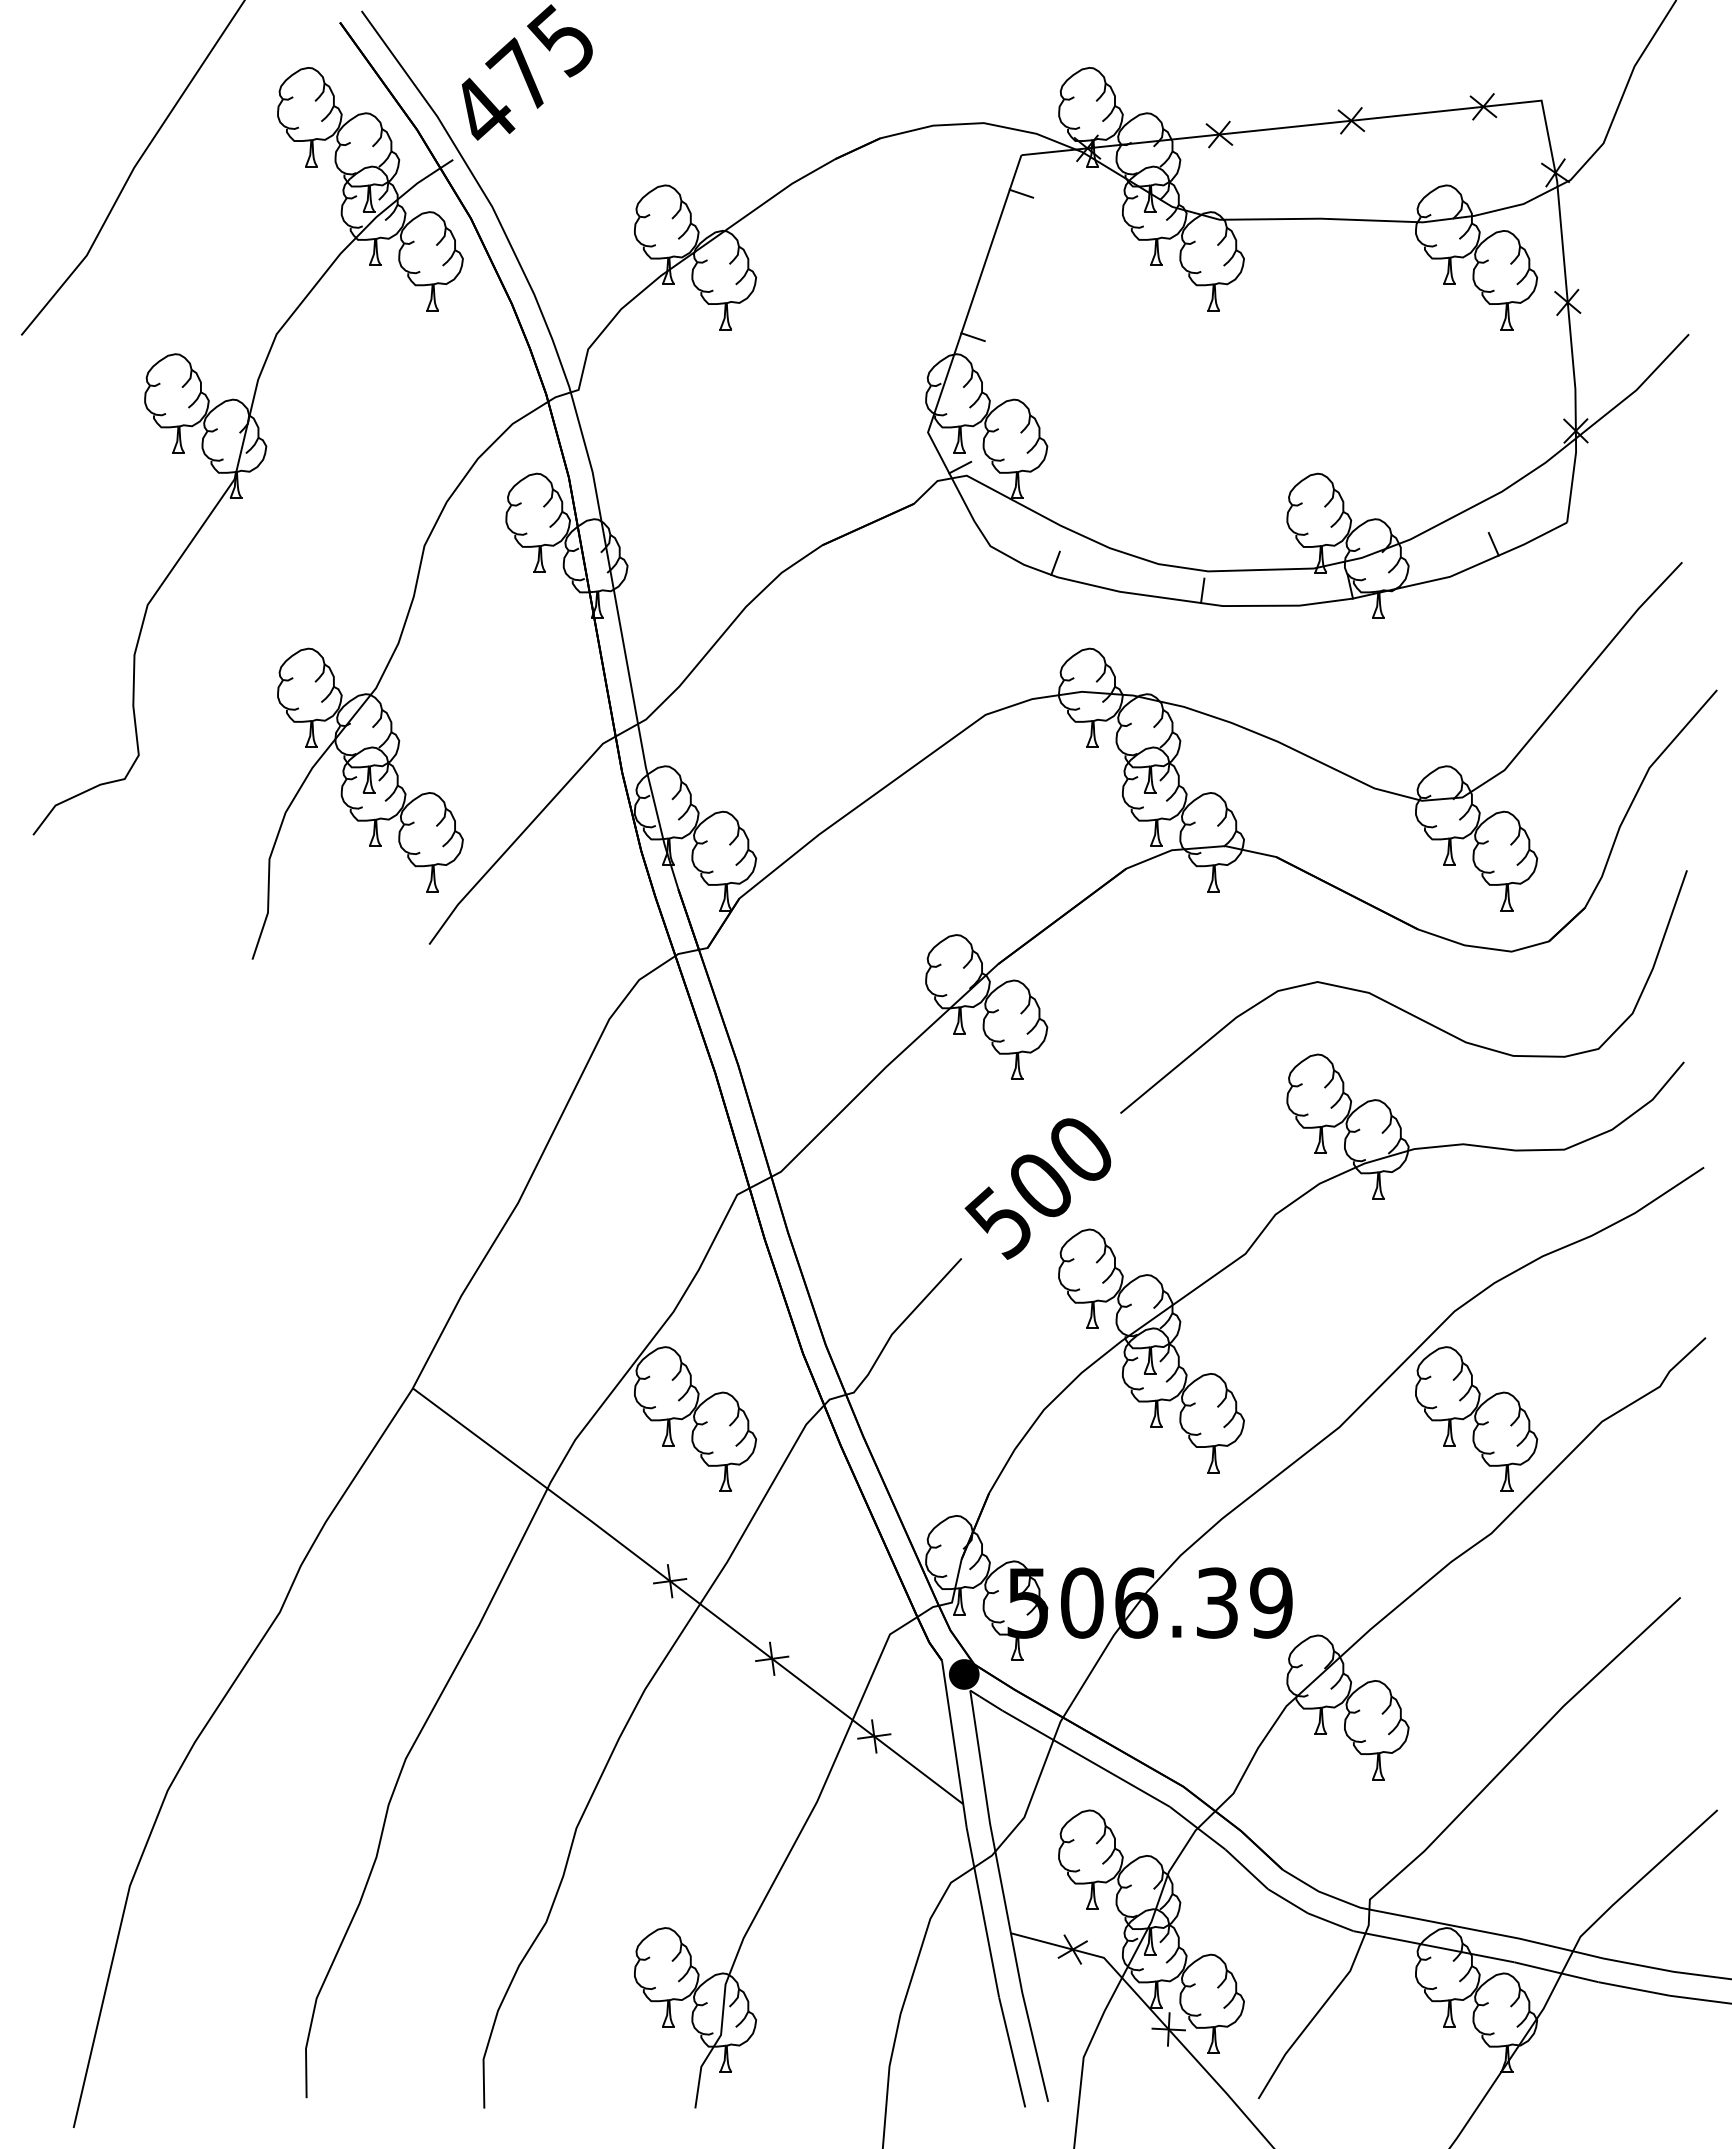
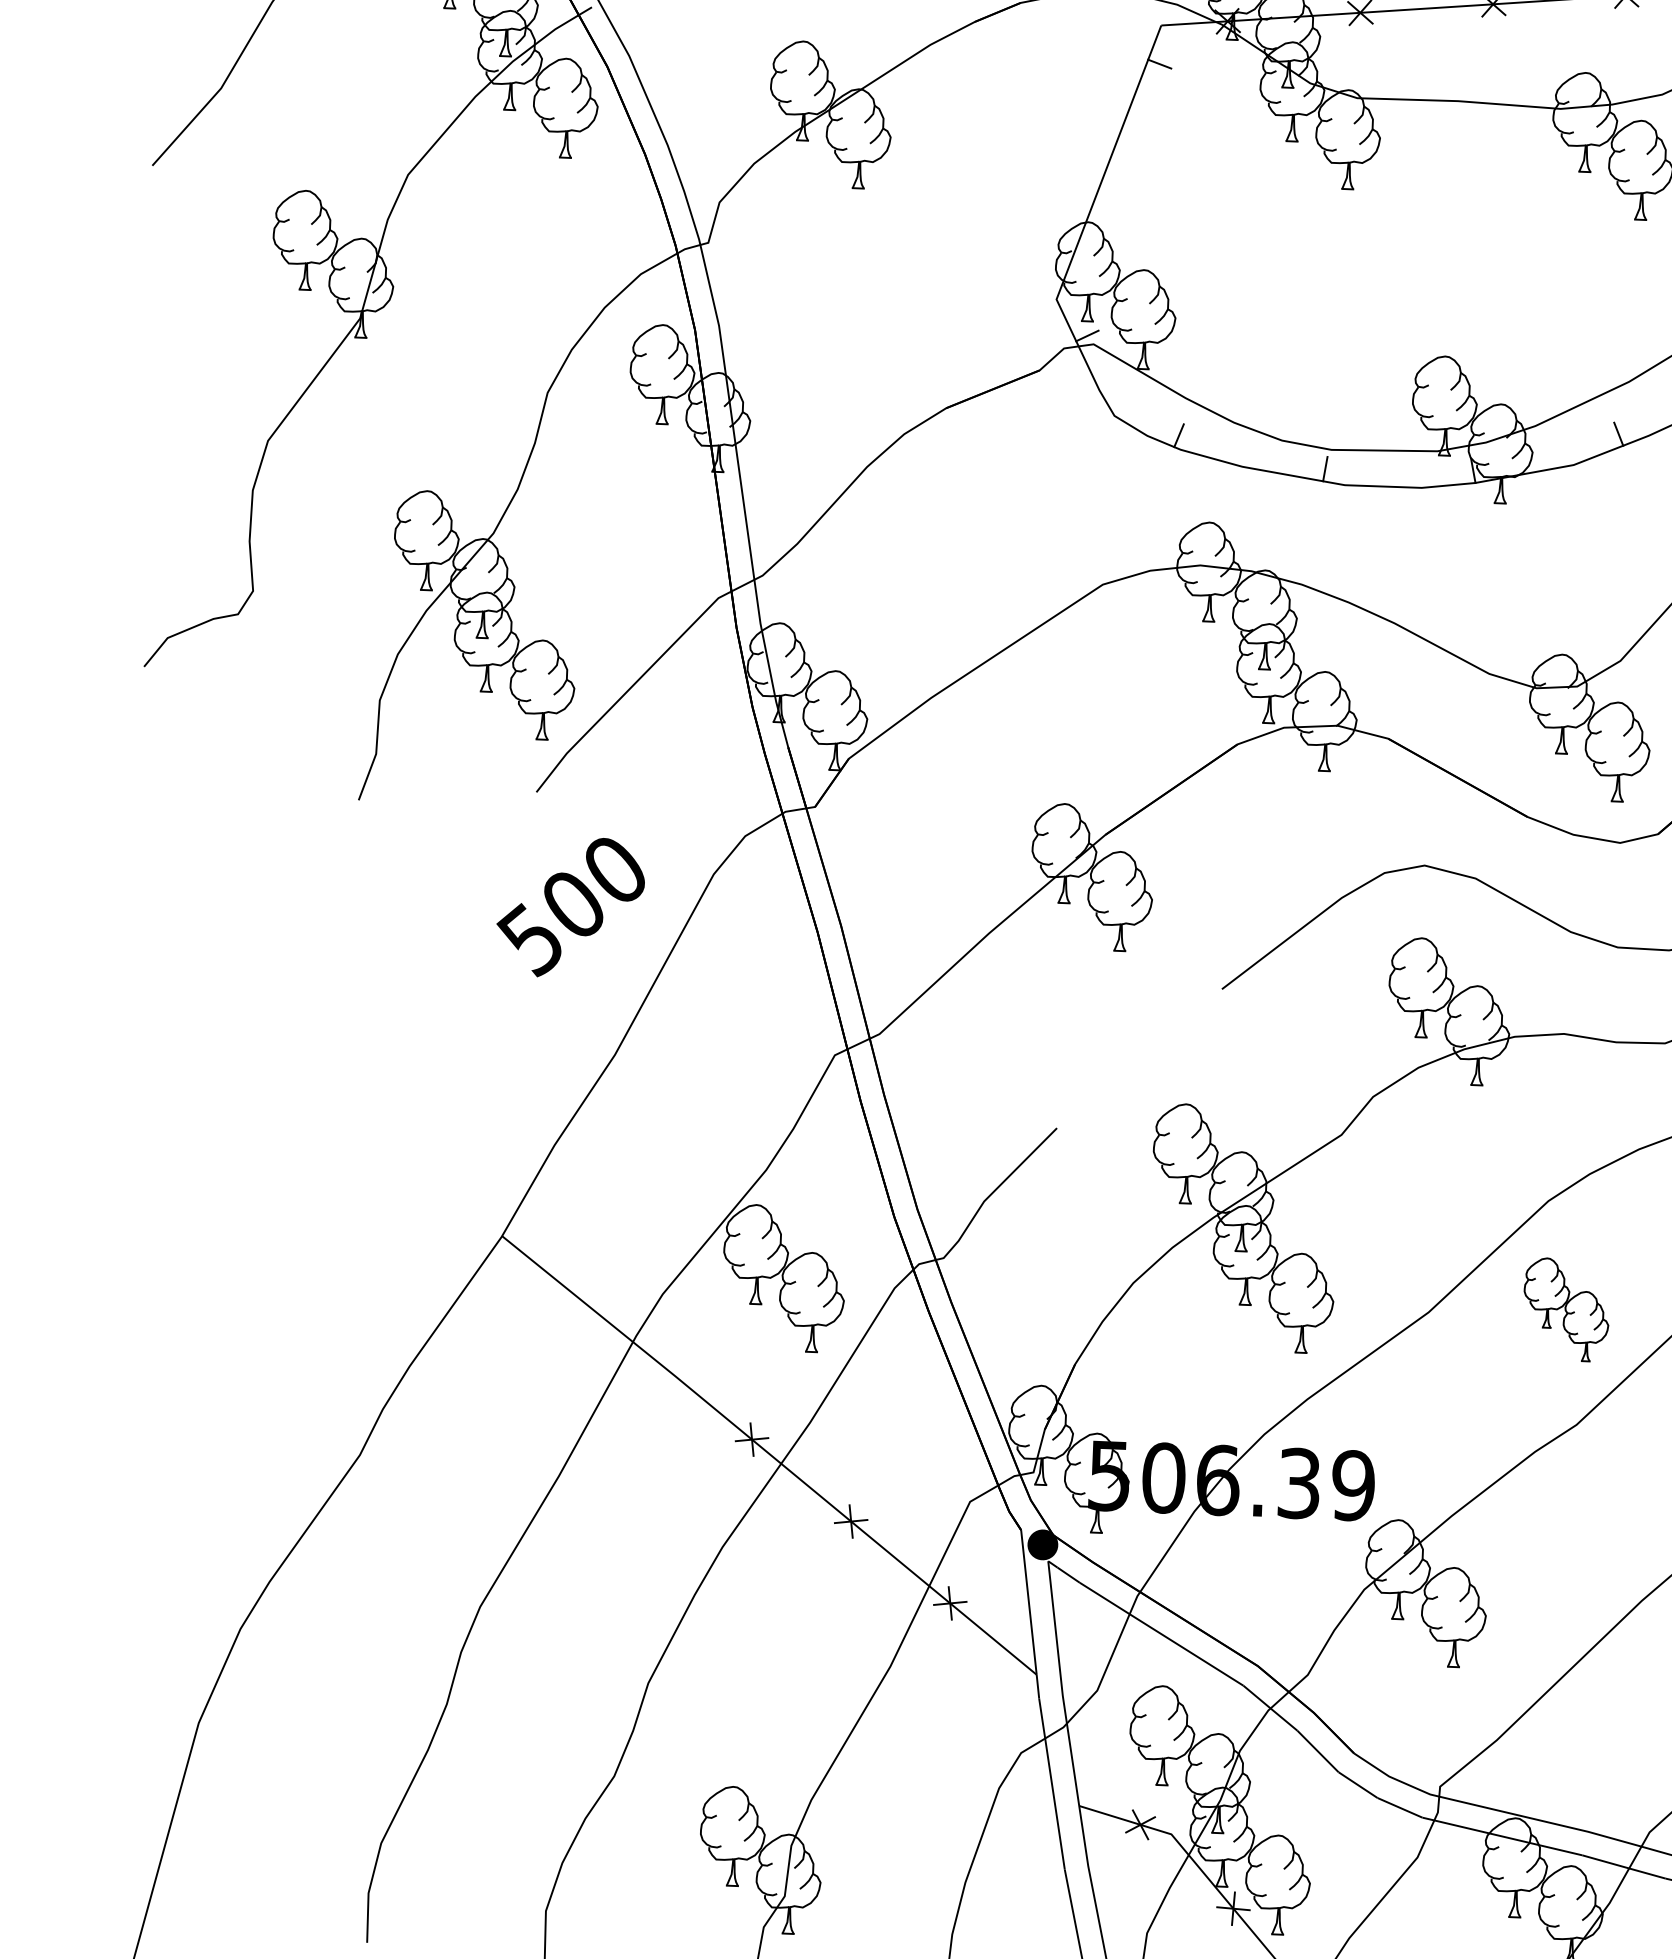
line: (972, 337) -> (1104, 206), removed
text: (1037, 1188) -> (570, 906), moved
part: (1476, 1418) -> (1566, 1309), size x0.7

